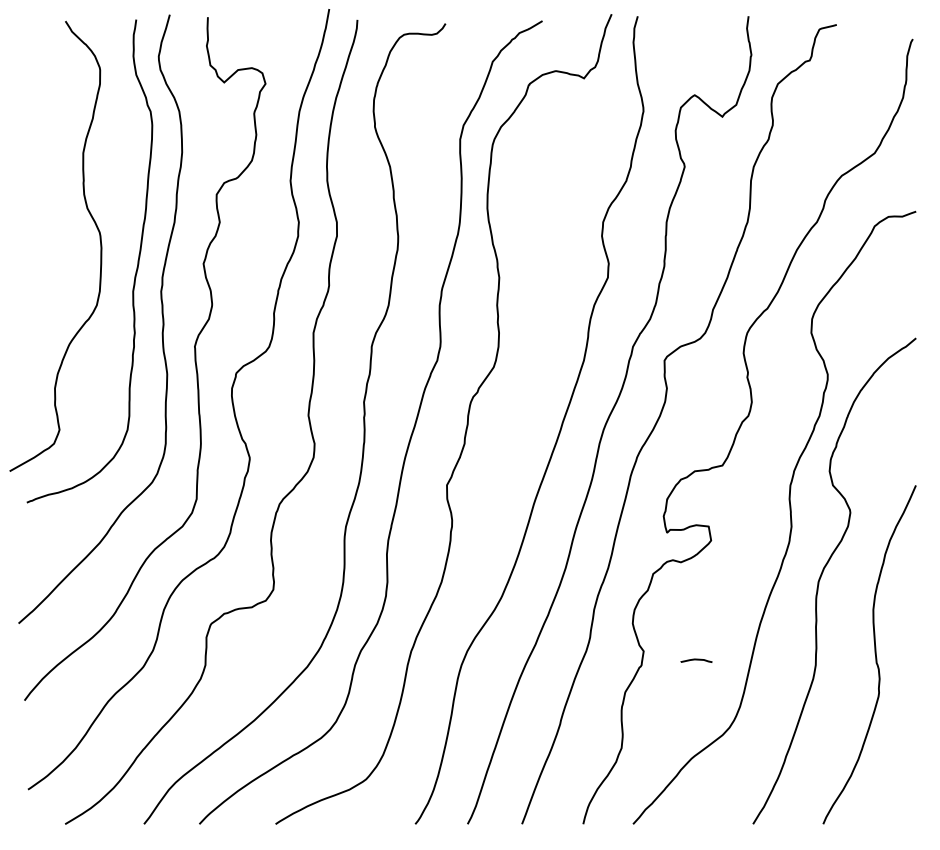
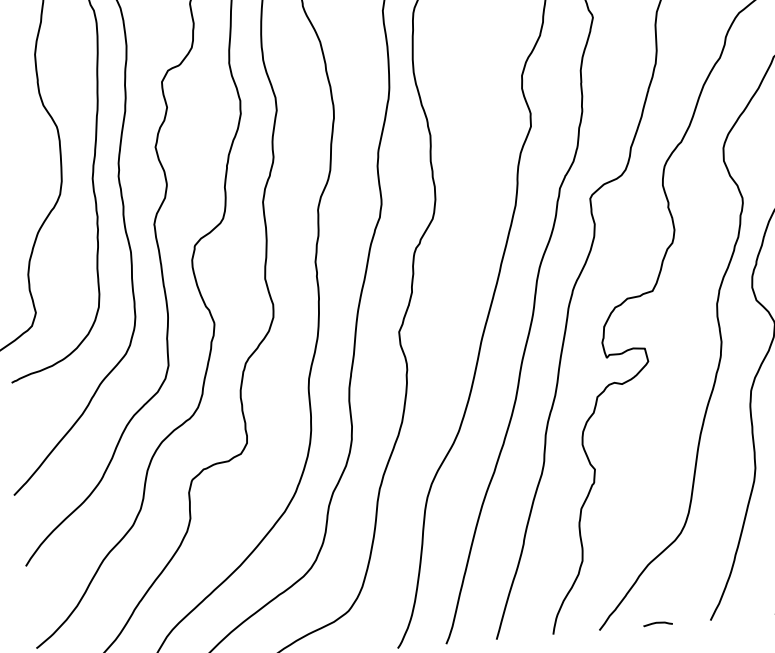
curve: (696, 660) -> (657, 623), moved

